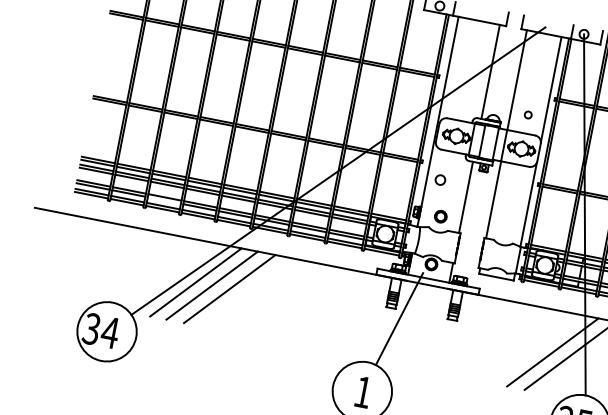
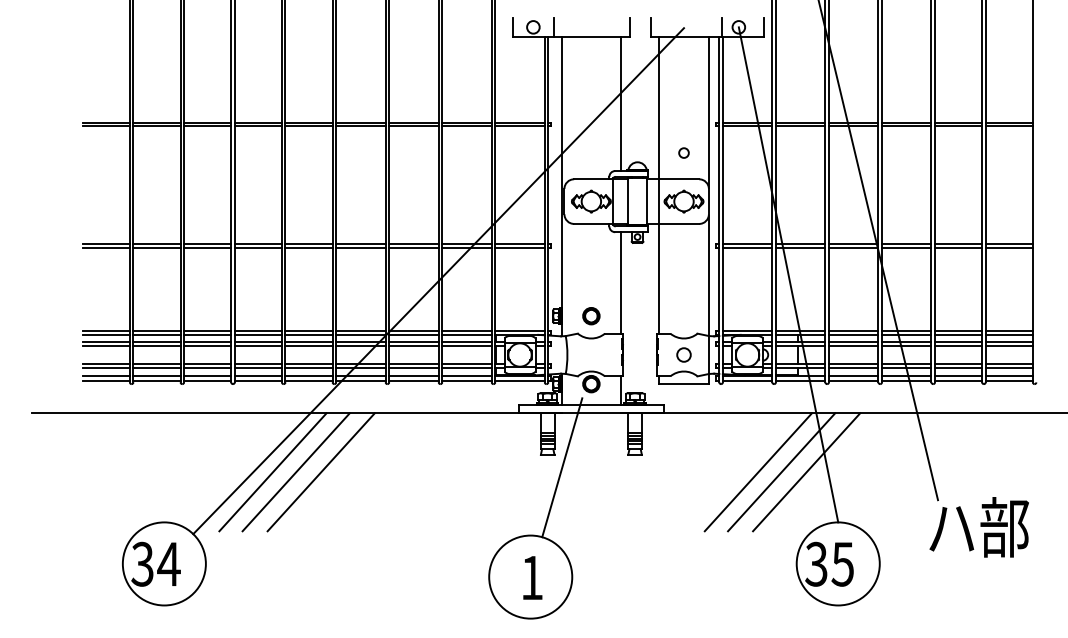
circle: (440, 179) -> (683, 354), moved
line: (164, 200) -> (207, 368), added
line: (536, 349) -> (758, 472), added

